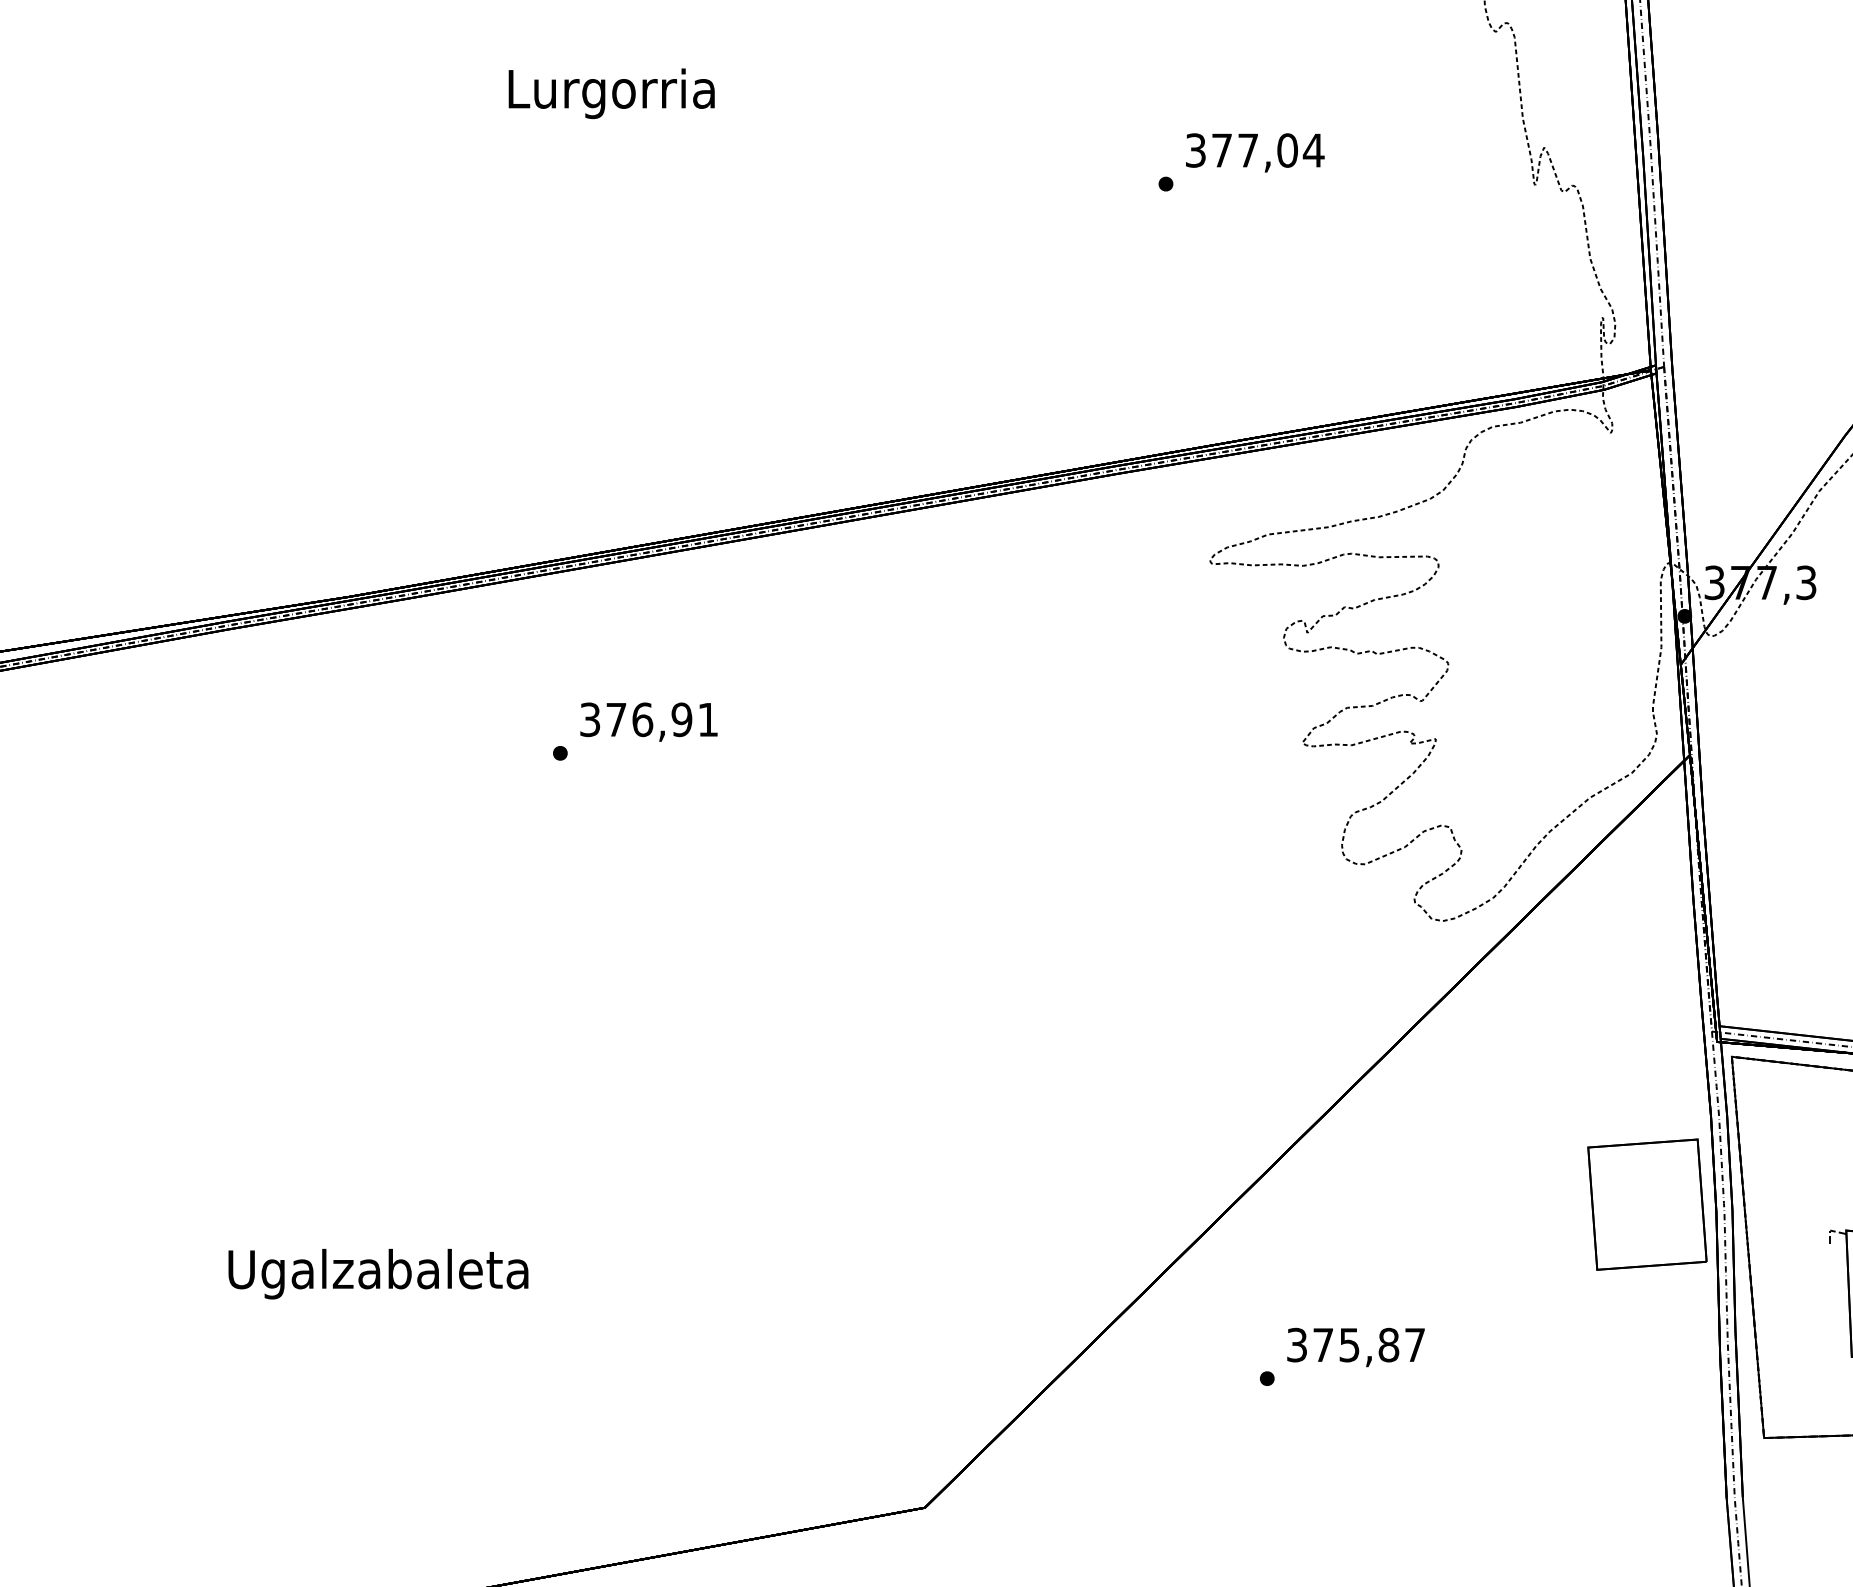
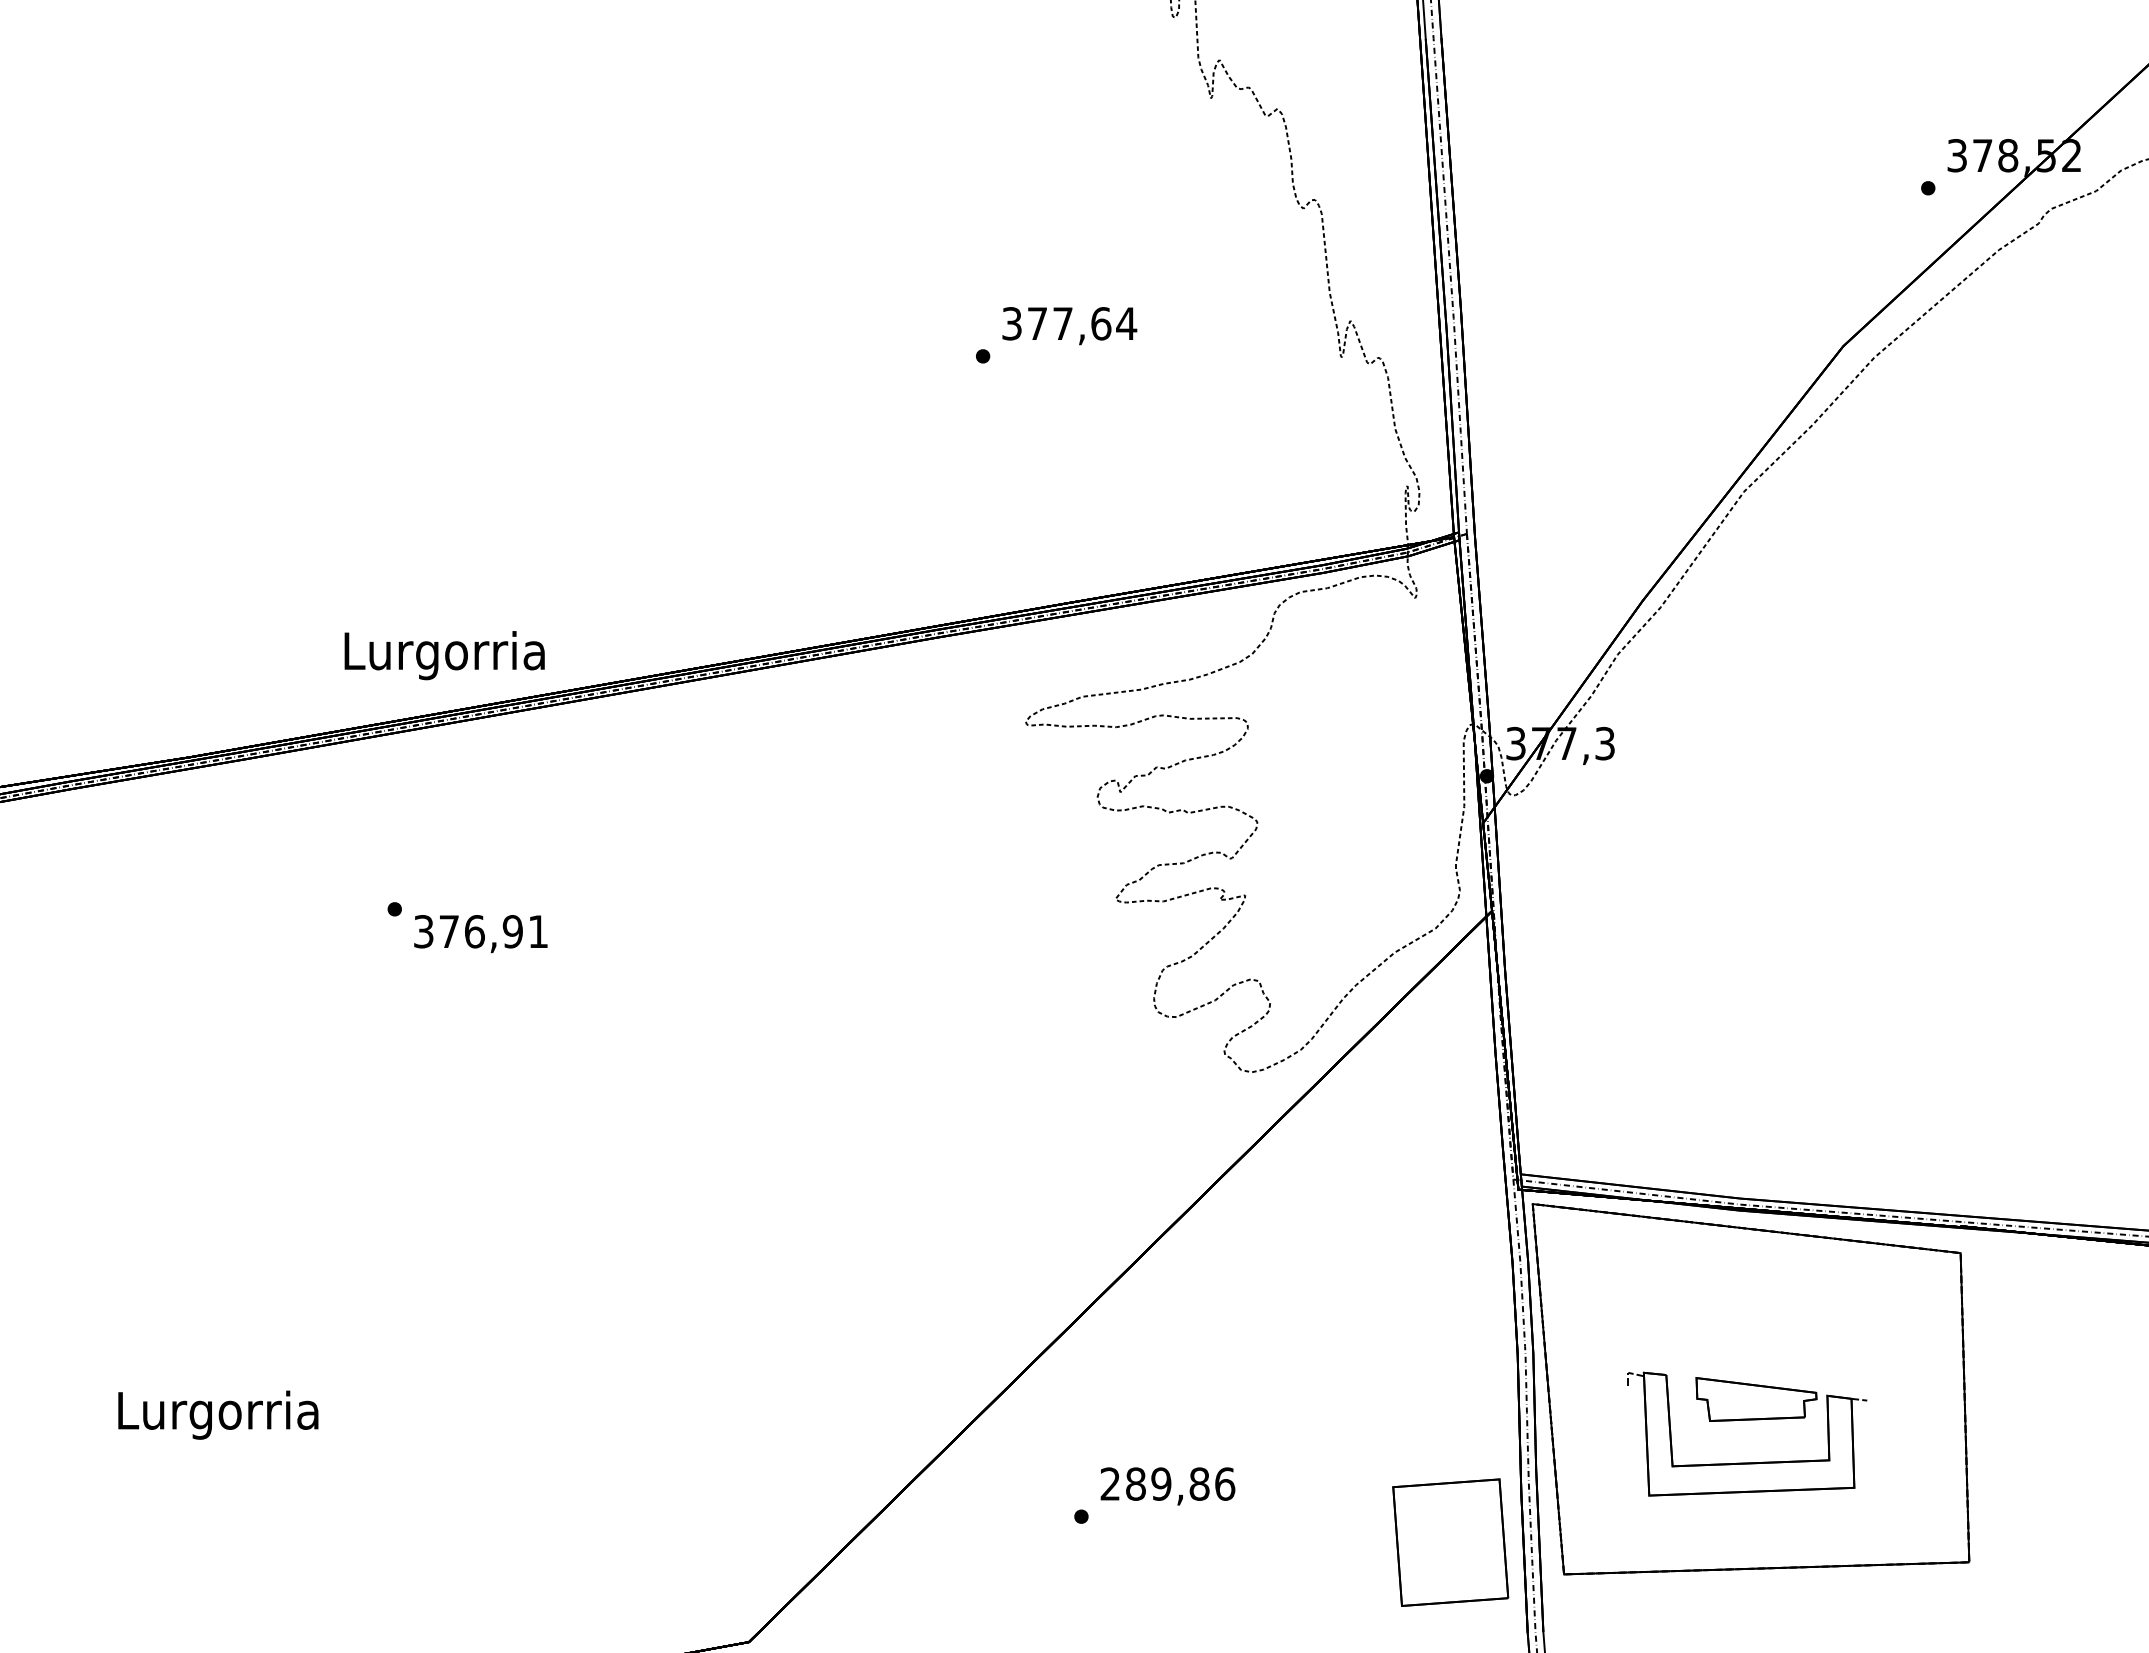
text: (611, 93) -> (444, 655), moved
text: (1287, 150) -> (1101, 323), 377,04 -> 377,64
text: (648, 722) -> (480, 934), moved
part: (1647, 1204) -> (1450, 1542), moved
text: (377, 1273) -> (217, 1414), Ugalzabaleta -> Lurgorria
text: (1355, 1344) -> (1167, 1483), 375,87 -> 289,86

